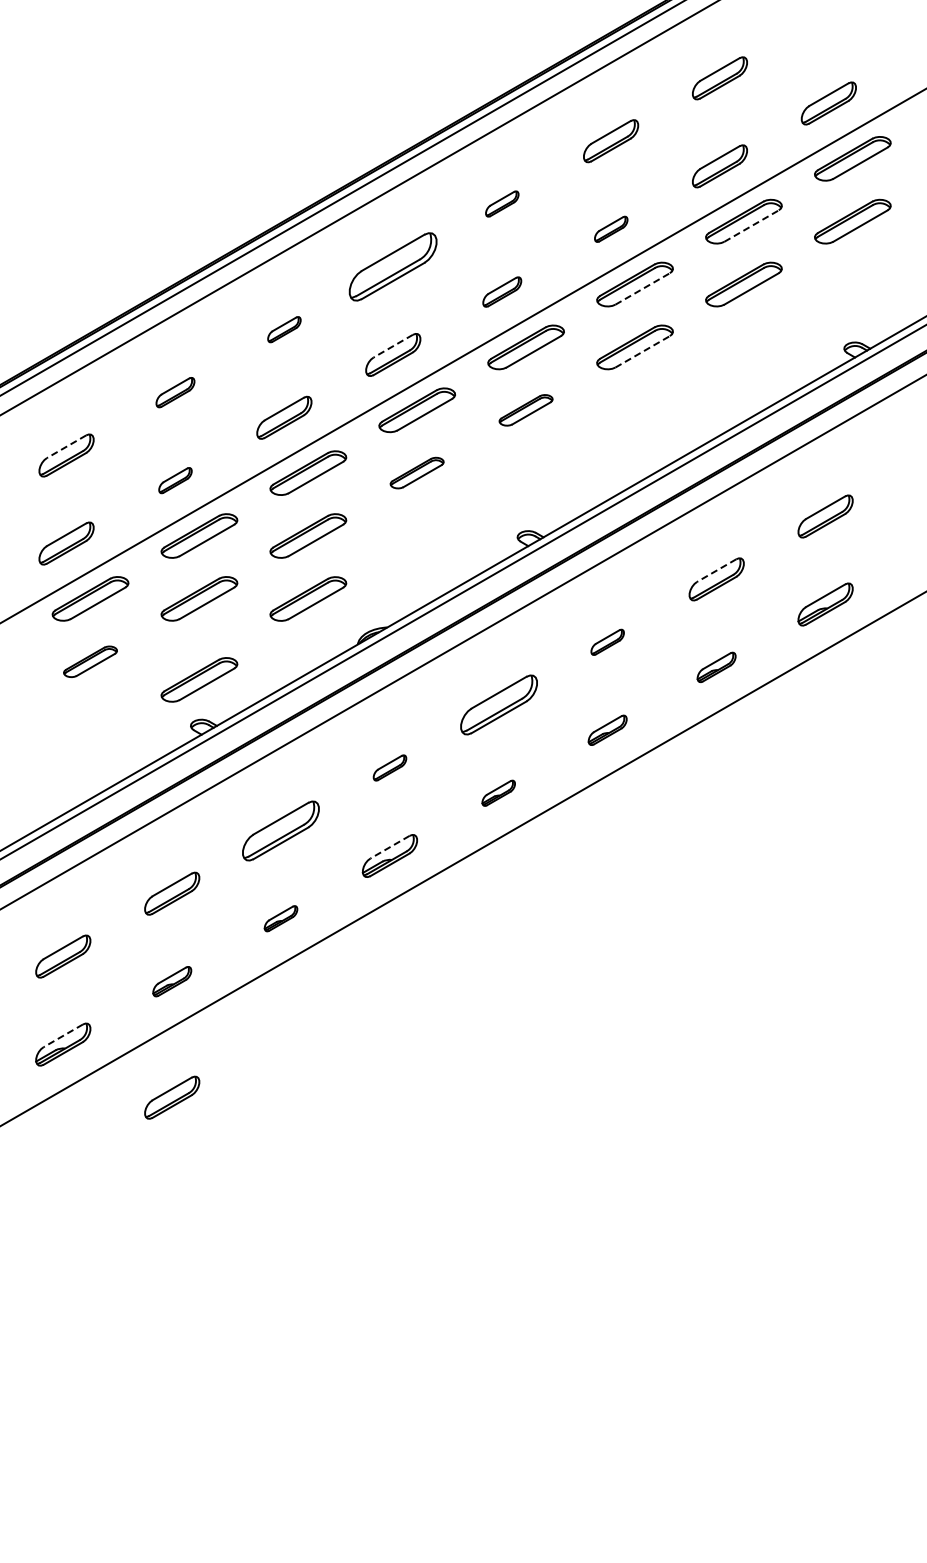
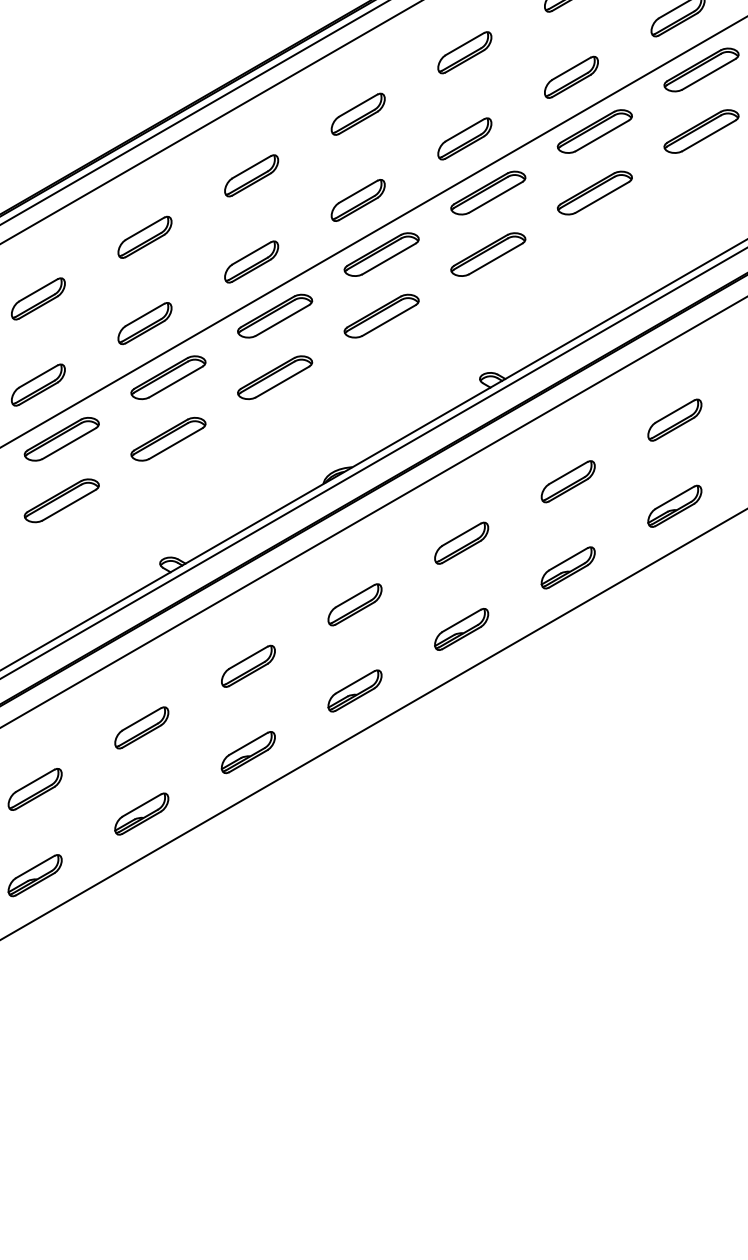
part: (502, 203) -> (465, 52), size x1.67
line: (752, 225) -> (709, 73), dashed -> solid
part: (611, 229) -> (571, 77), size x1.67
part: (393, 266) -> (358, 113), size x0.62
line: (643, 288) -> (603, 135), dashed -> solid
part: (502, 291) -> (465, 138), size x1.43
part: (284, 329) -> (251, 175), size x1.67
line: (393, 346) -> (358, 192), dashed -> solid
line: (643, 351) -> (603, 197), dashed -> solid
part: (175, 392) -> (145, 237), size x1.43
part: (525, 410) -> (487, 254), size x1.43
line: (66, 446) -> (38, 290), dashed -> solid
part: (416, 472) -> (380, 315), size x1.43
part: (175, 480) -> (145, 323), size x1.67
line: (716, 570) -> (674, 411), dashed -> solid
part: (308, 598) -> (275, 438), removed
part: (607, 642) -> (567, 481), size x1.67
part: (90, 661) -> (61, 500), size x1.43
part: (716, 667) -> (674, 506), size x1.43
part: (199, 679) -> (168, 518), removed
part: (498, 705) -> (461, 543), size x0.71
part: (607, 730) -> (567, 568), size x1.43
part: (389, 767) -> (354, 604), size x1.67
part: (498, 793) -> (461, 629), size x1.67
part: (281, 830) -> (248, 666), size x0.71
line: (390, 847) -> (355, 682), dashed -> solid
part: (280, 918) -> (247, 752), size x1.67
part: (172, 981) -> (142, 813), size x1.43
line: (63, 1035) -> (35, 866), dashed -> solid
part: (172, 1097) -> (142, 927), removed

